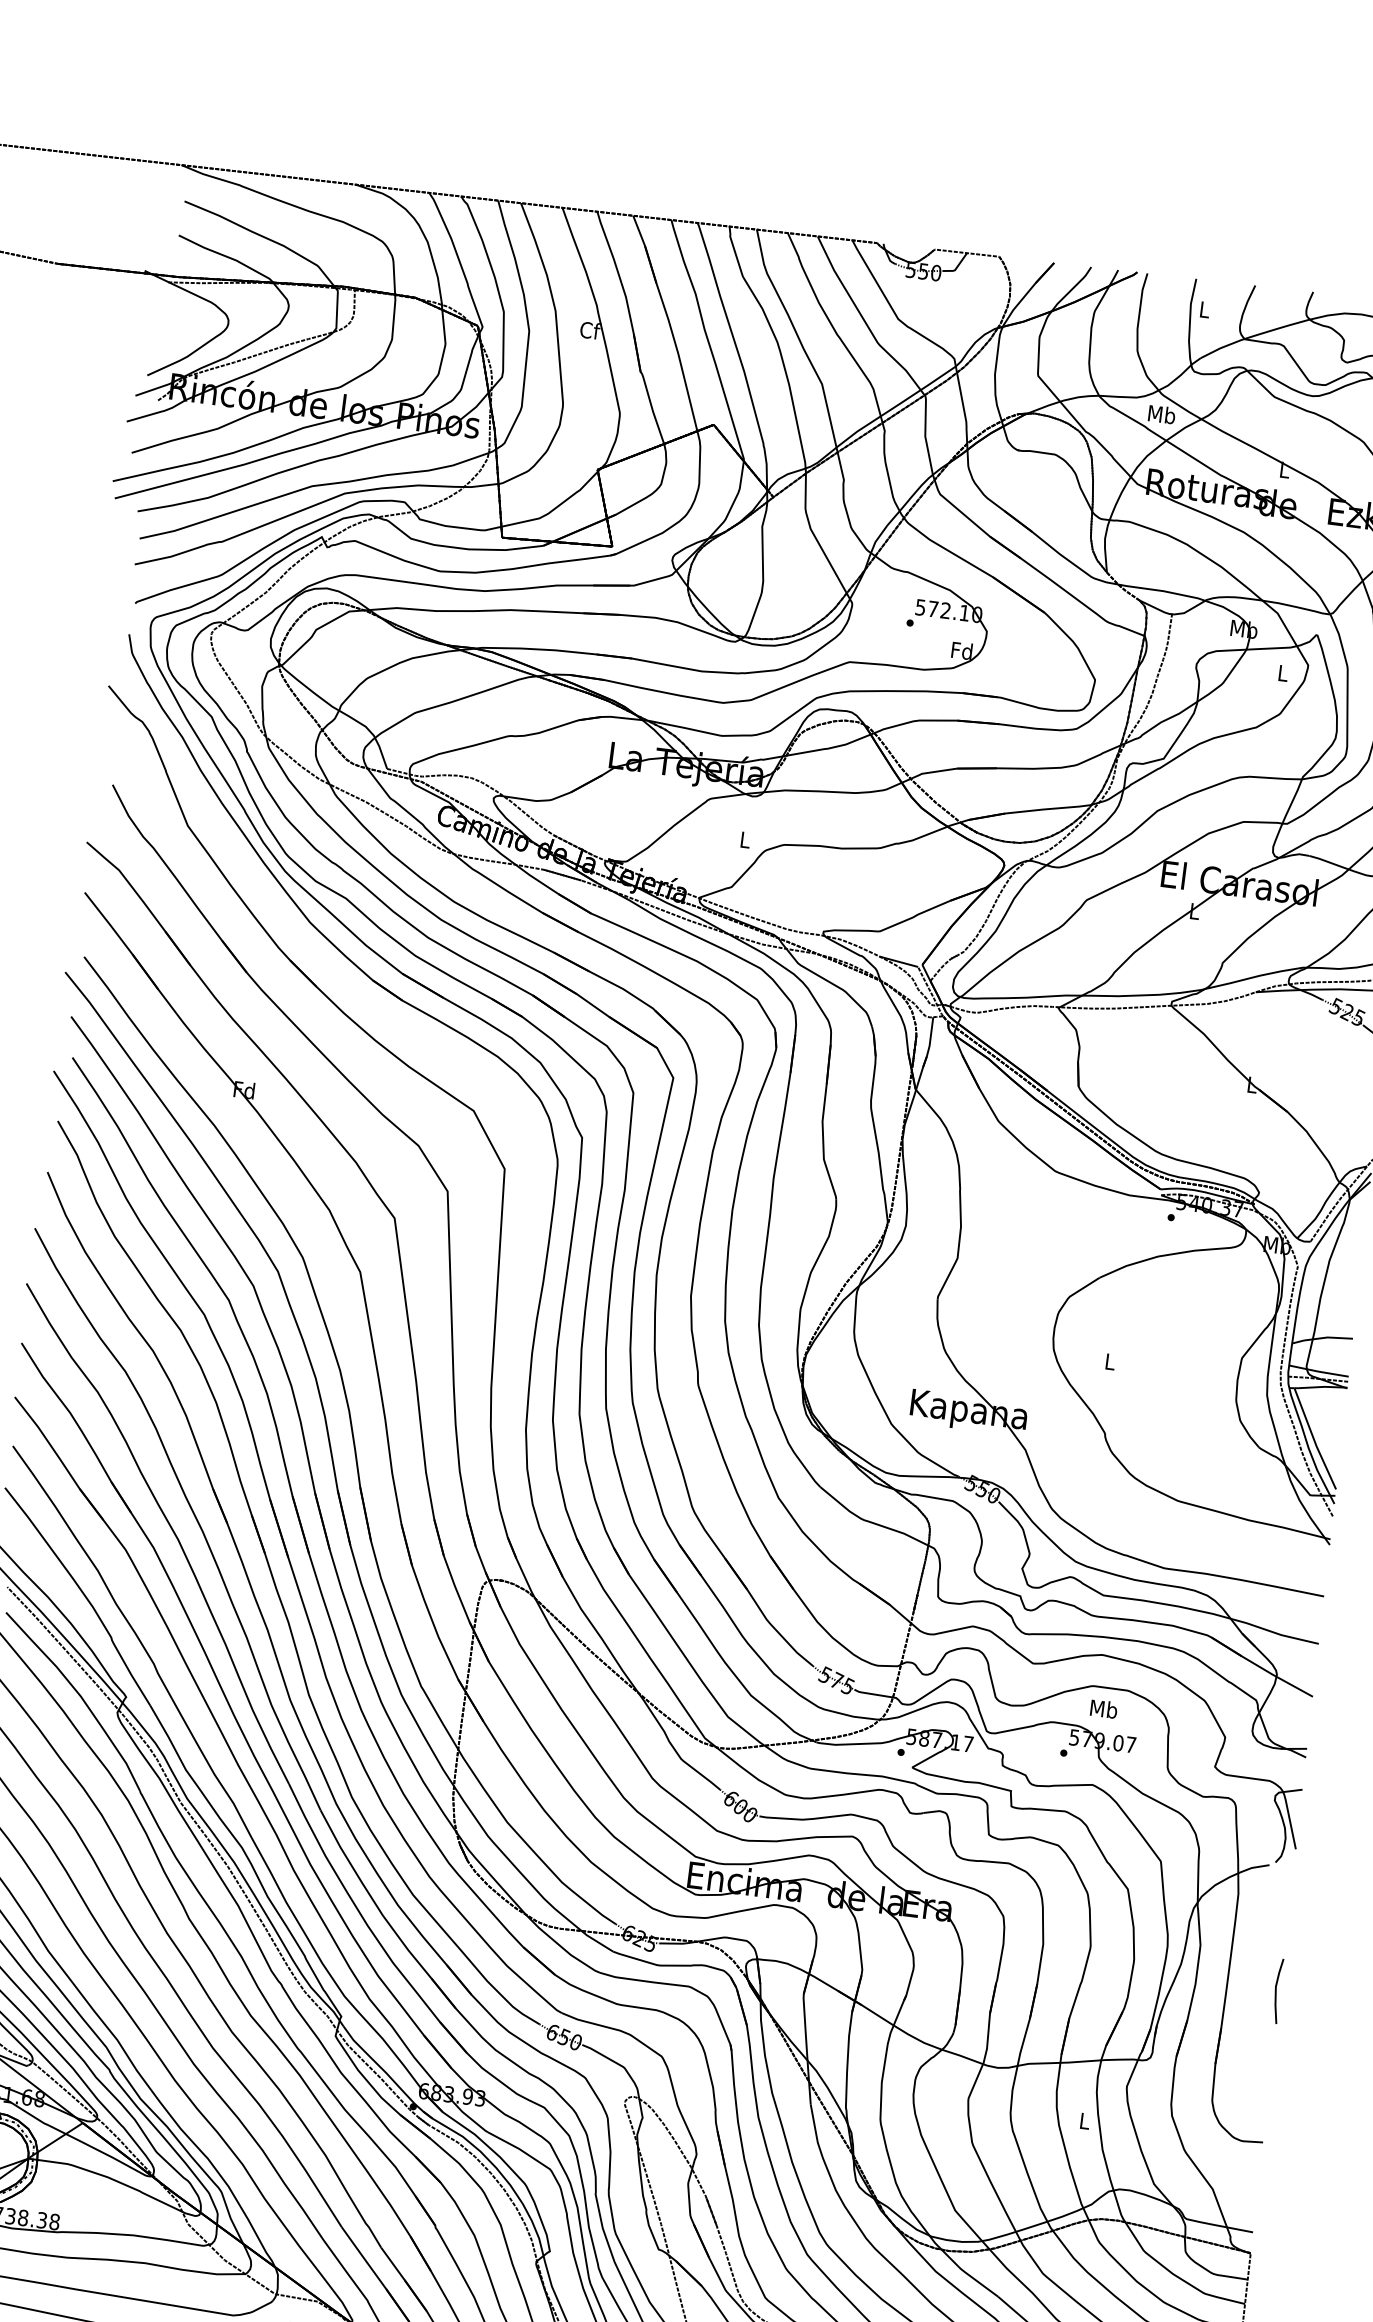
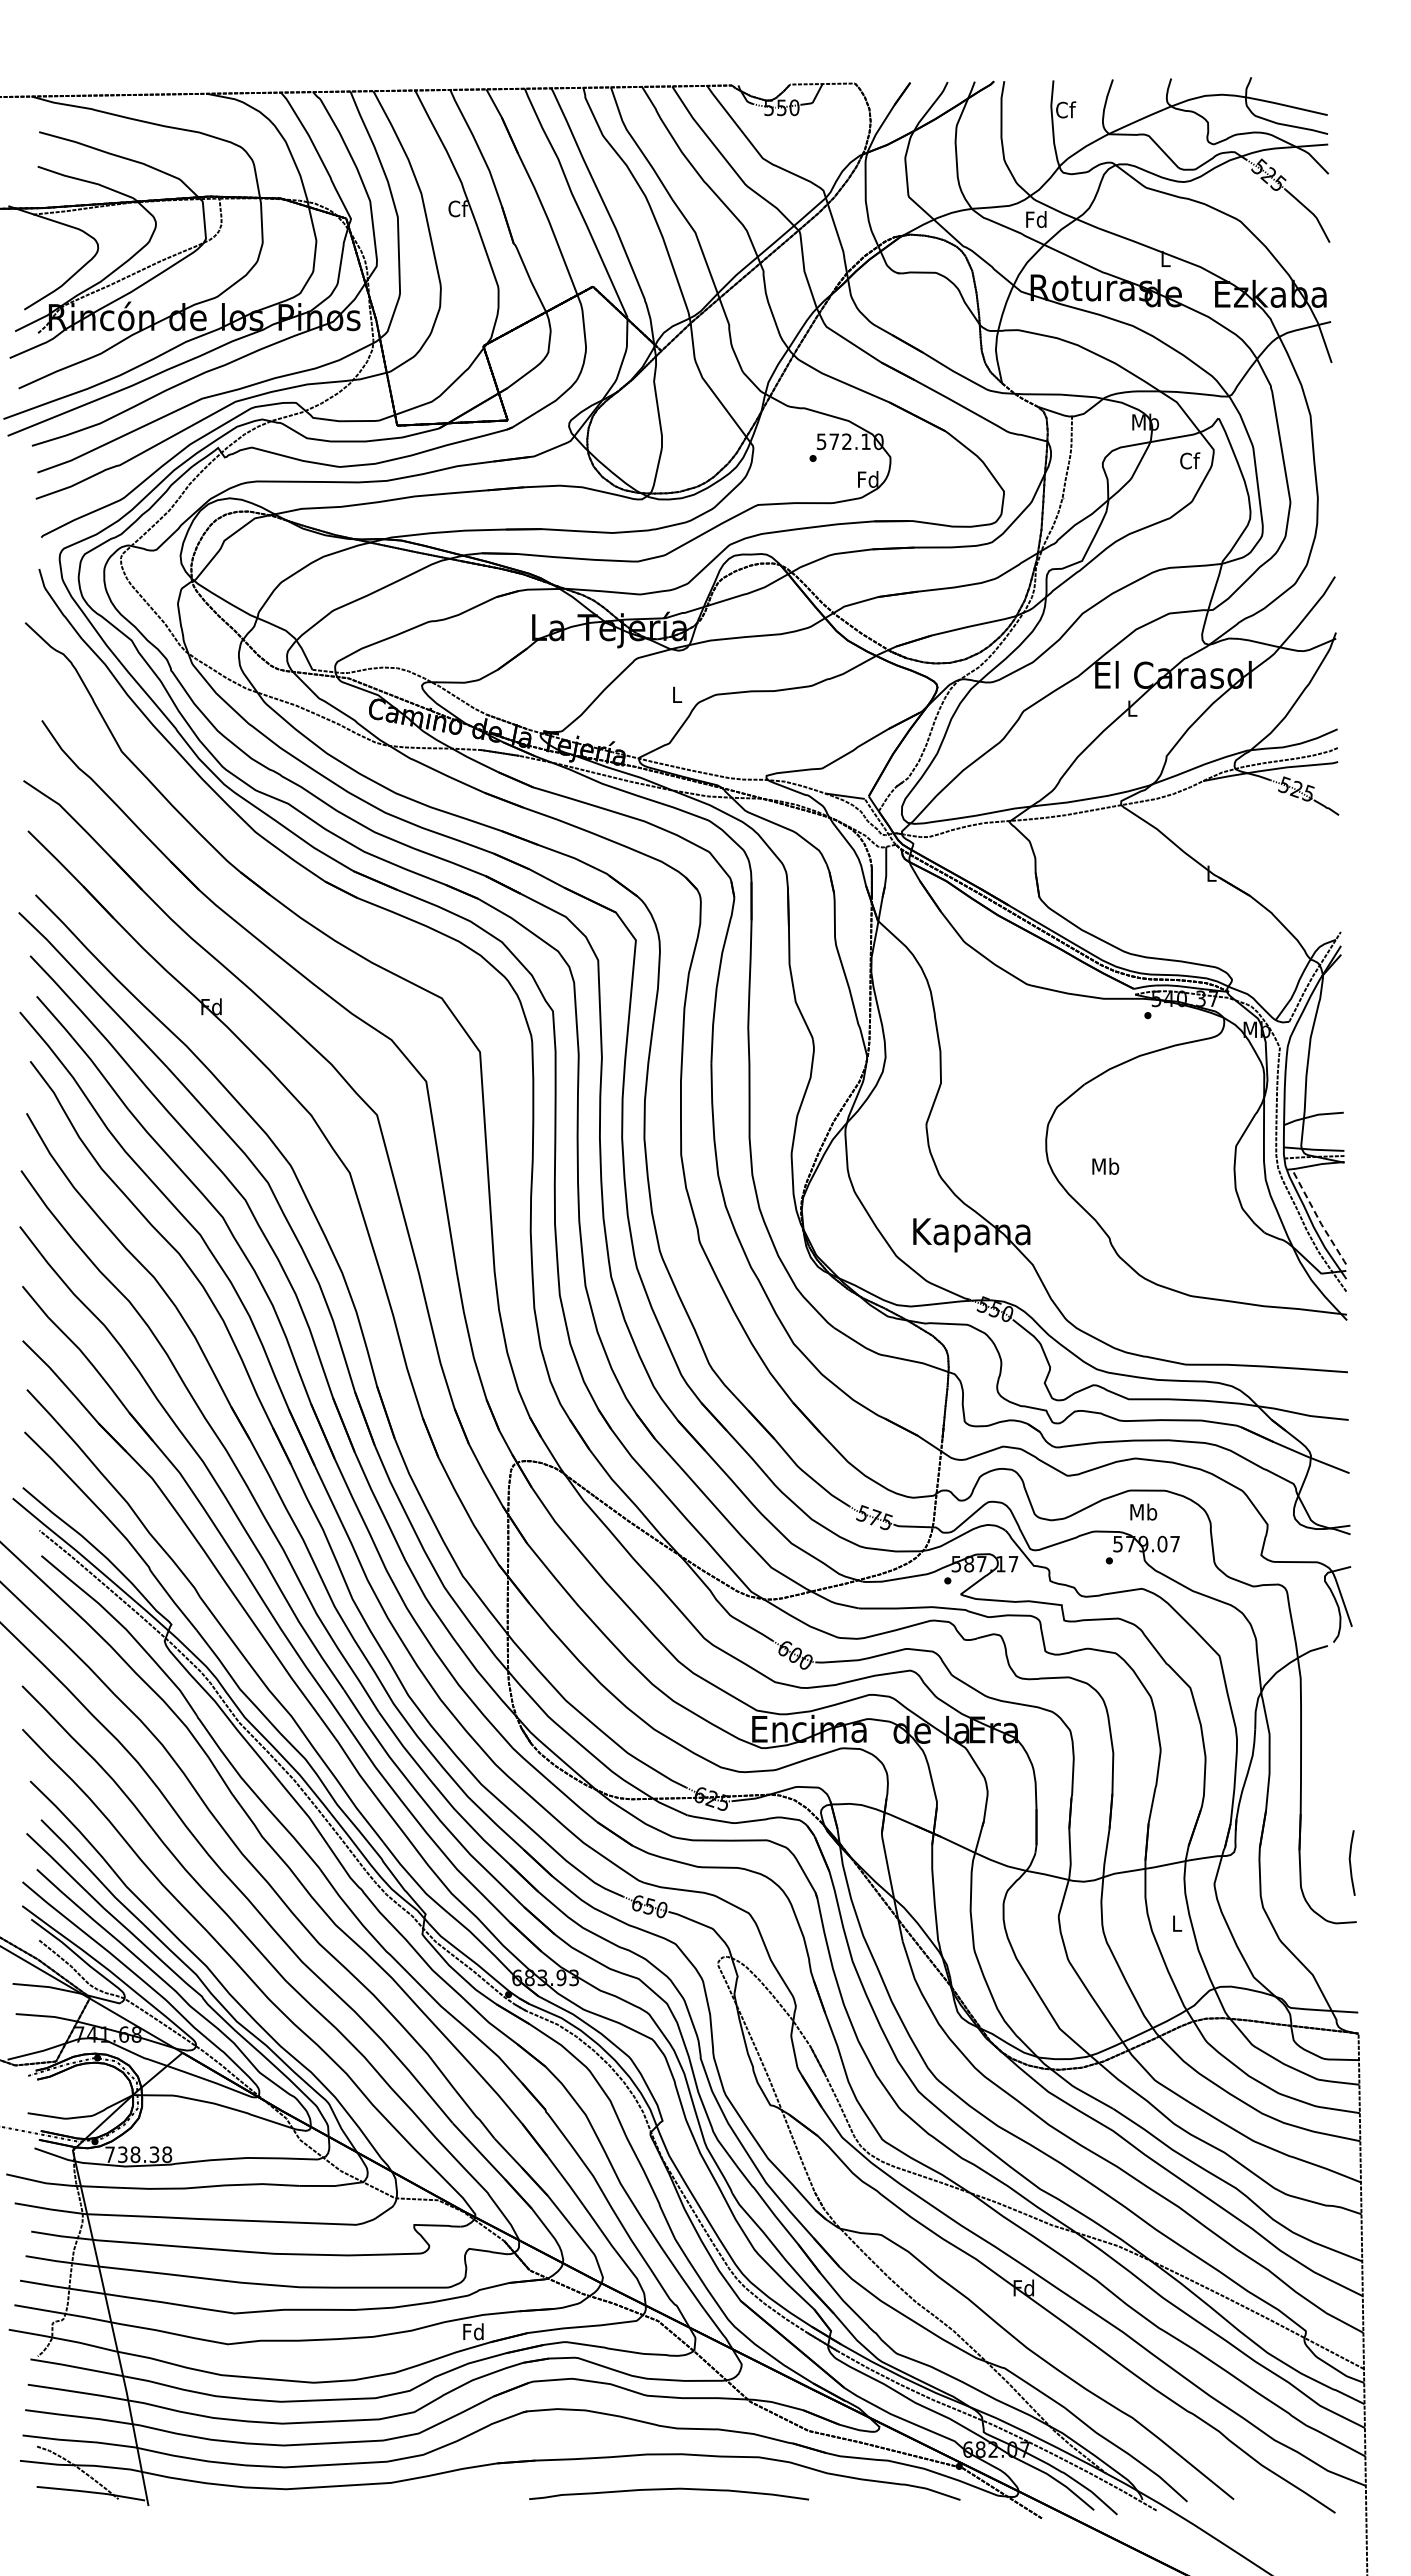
text: (1205, 309) -> (1066, 109), L -> Cf
text: (1161, 414) -> (1036, 219), Mb -> Fd
text: (1283, 672) -> (1190, 460), L -> Cf
text: (1110, 1360) -> (1105, 1165), L -> Mb
line: (1314, 1440) -> (1318, 1218), solid -> dashed
line: (1276, 1990) -> (1350, 1862), moved

